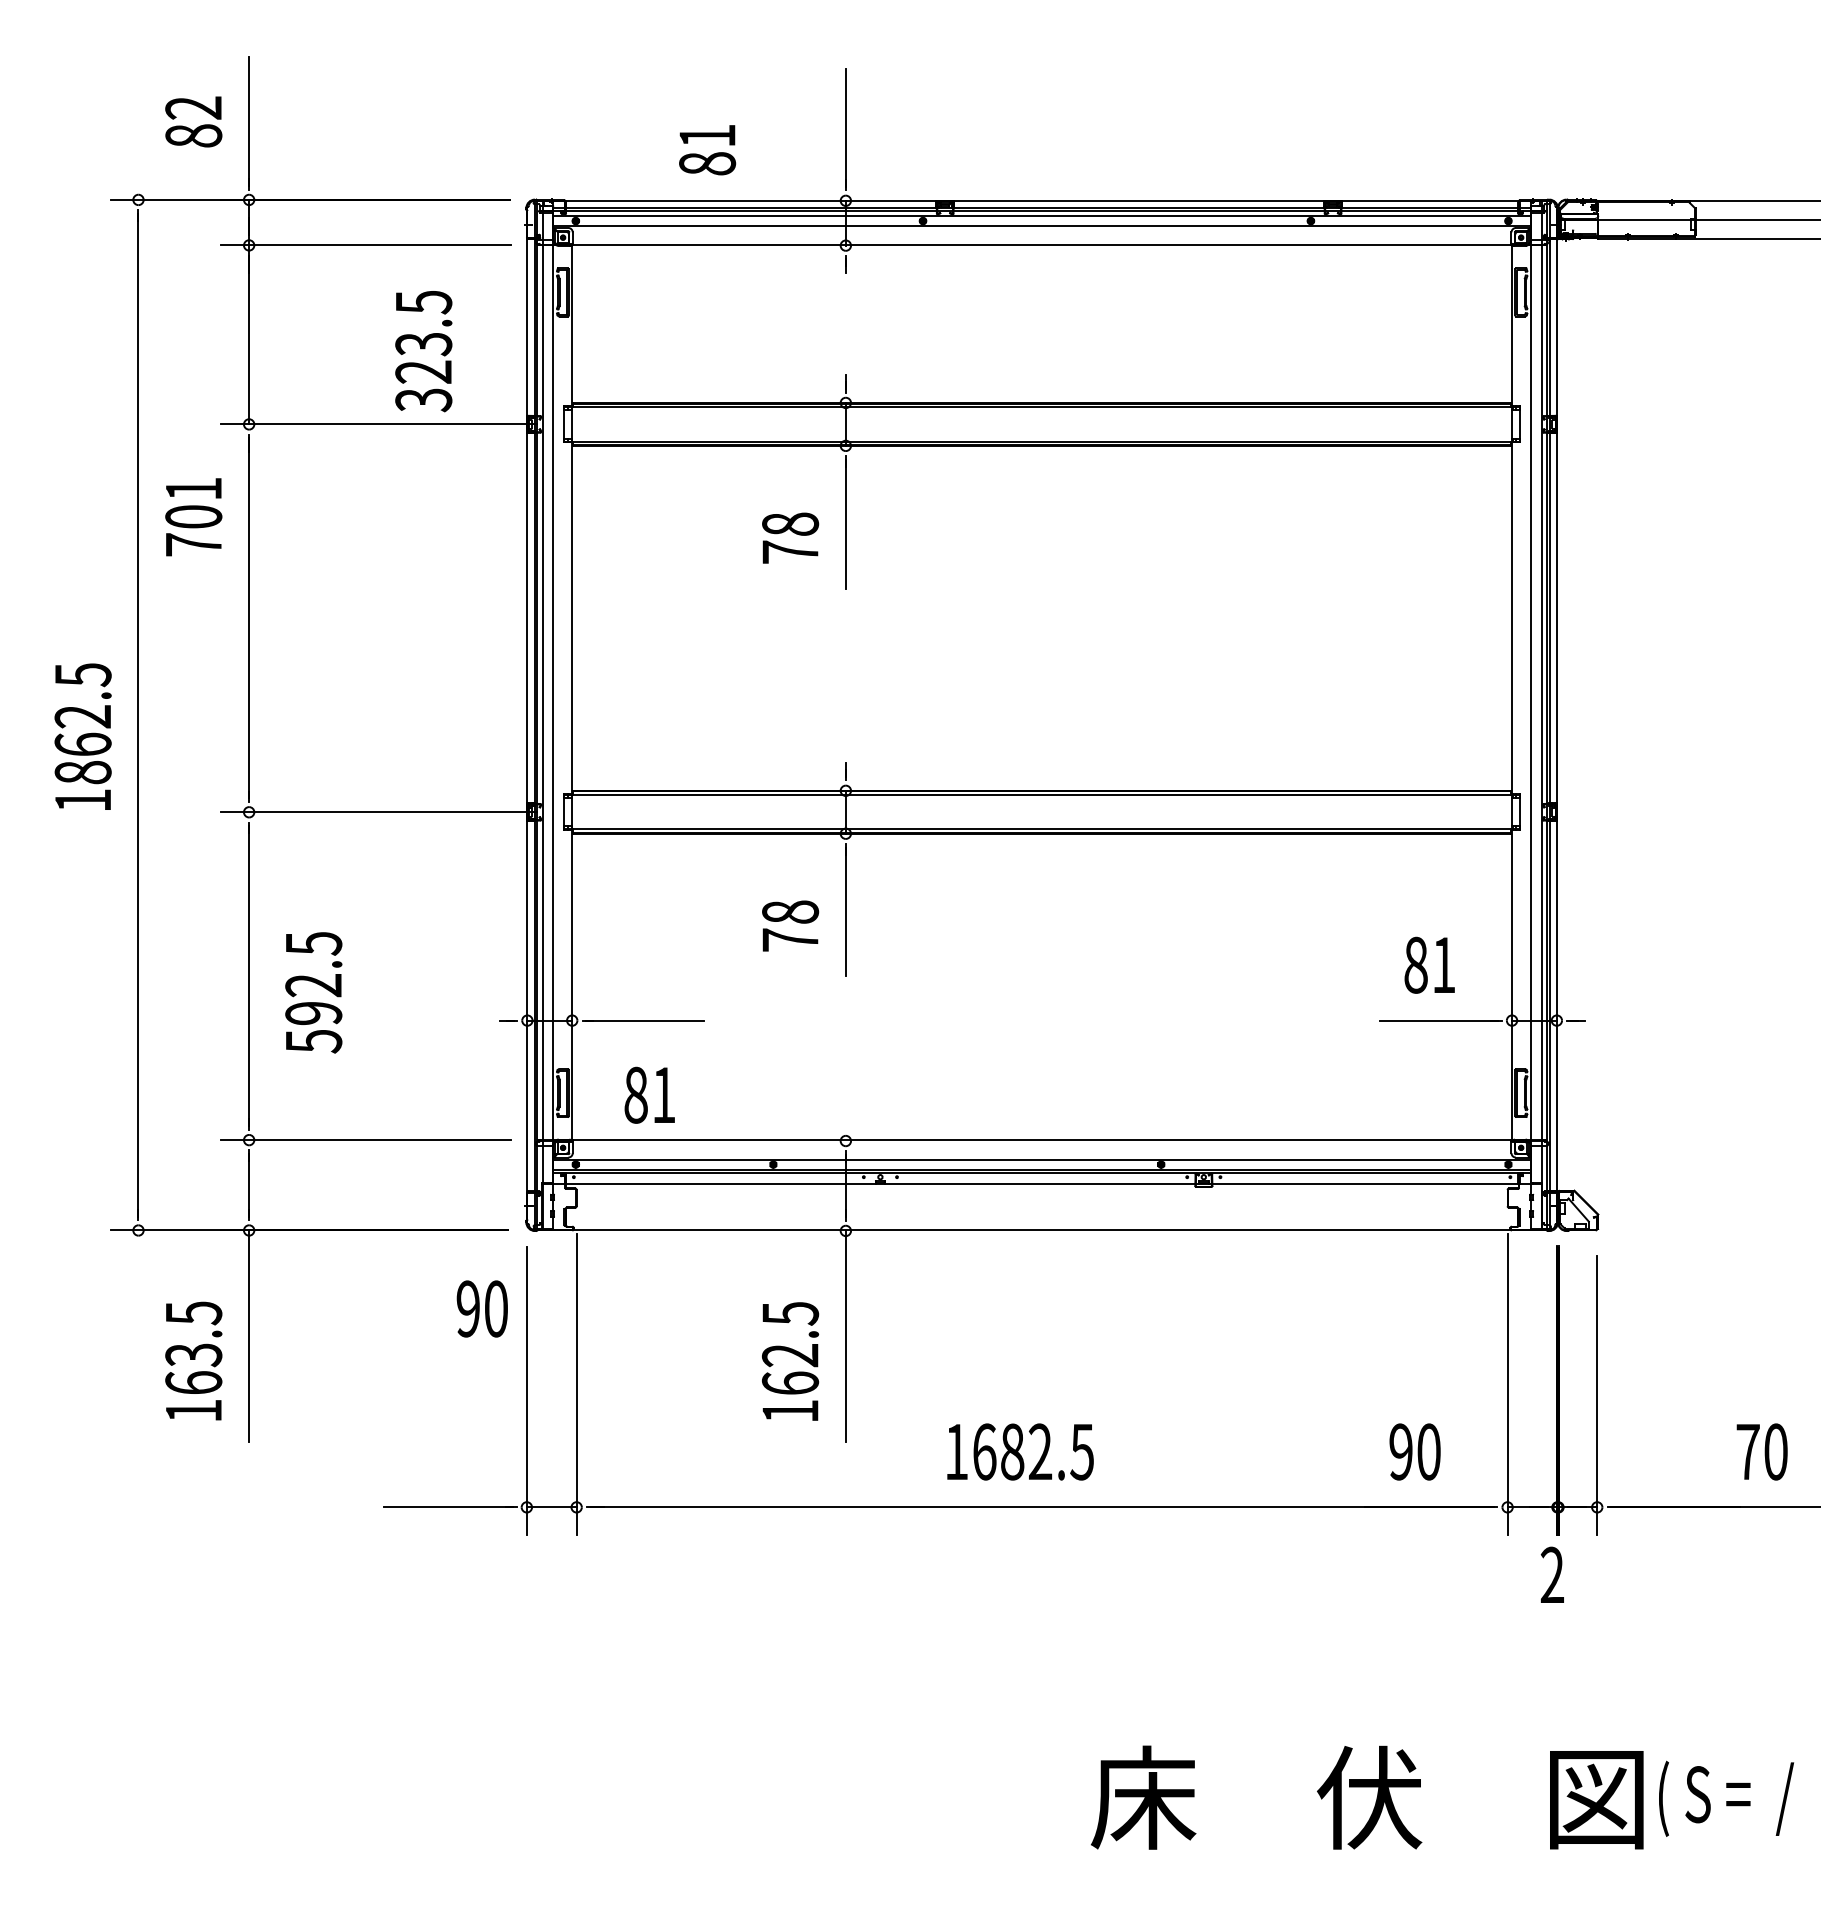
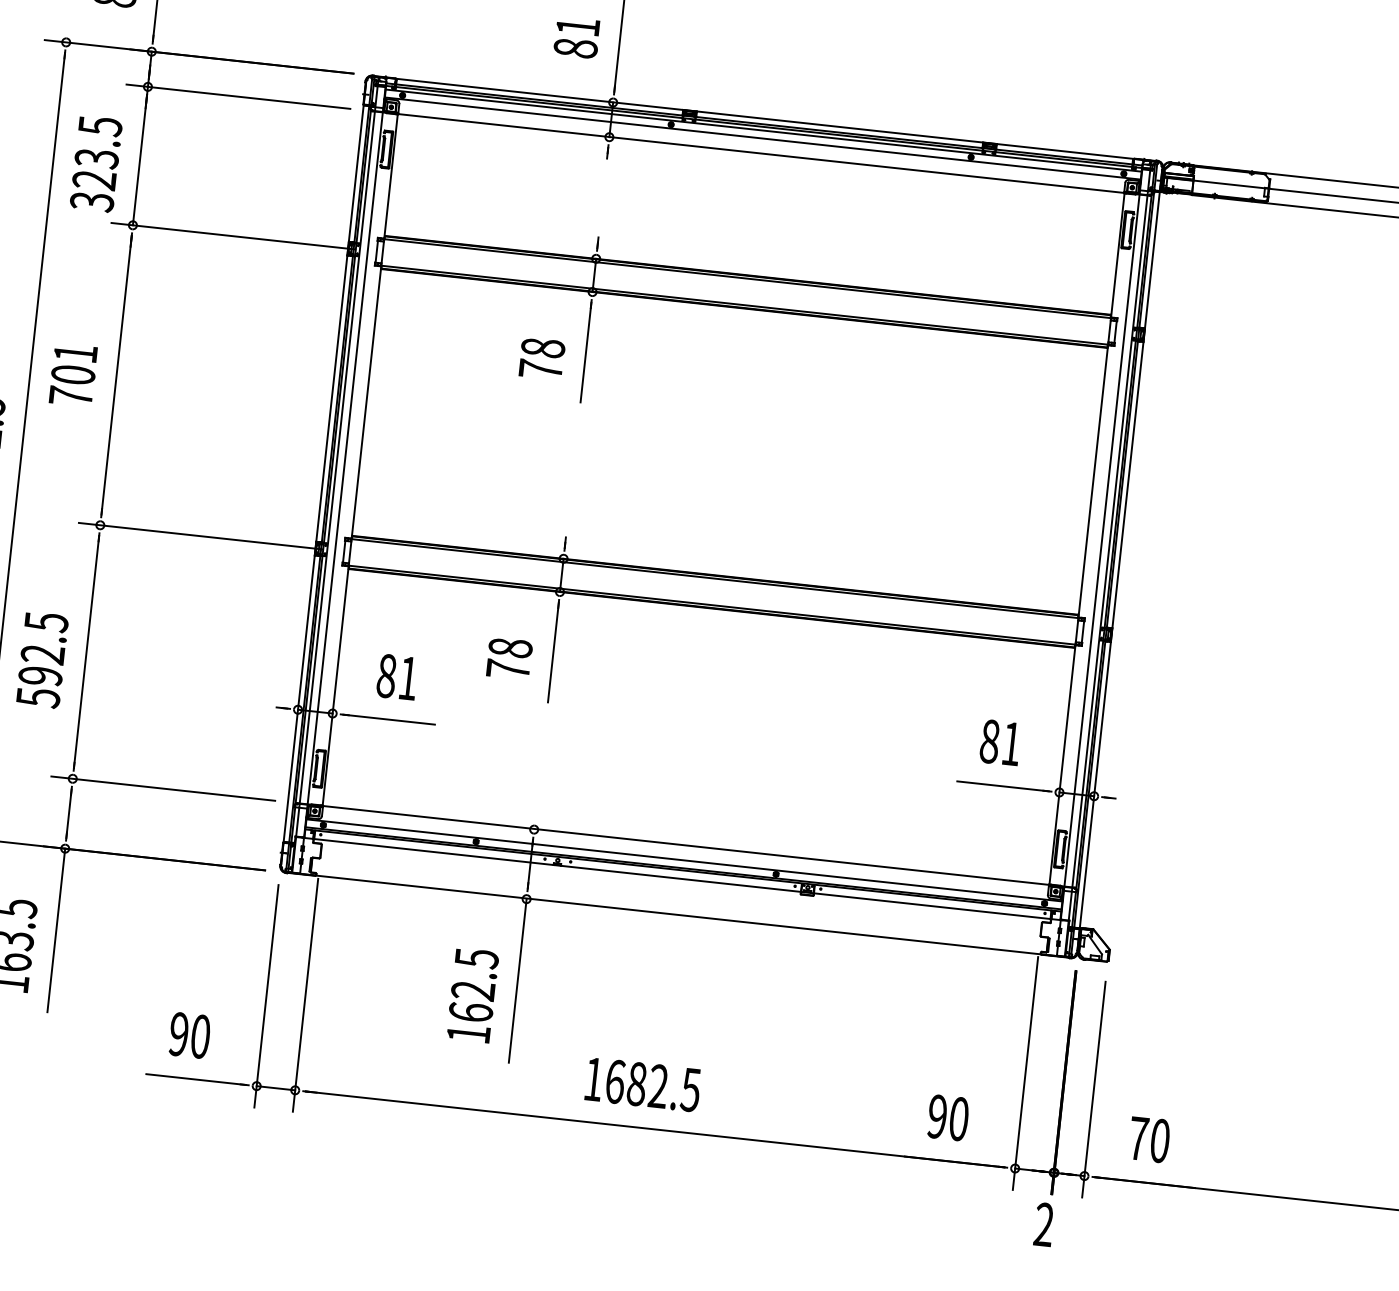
text: (707, 150) -> (576, 38), moved
text: (423, 351) -> (96, 164), moved
text: (193, 517) -> (73, 375), moved
text: (313, 992) -> (42, 659), moved
text: (649, 1094) -> (397, 676), moved
text: (481, 1308) -> (189, 1035), moved
text: (1761, 1451) -> (1148, 1139), moved

